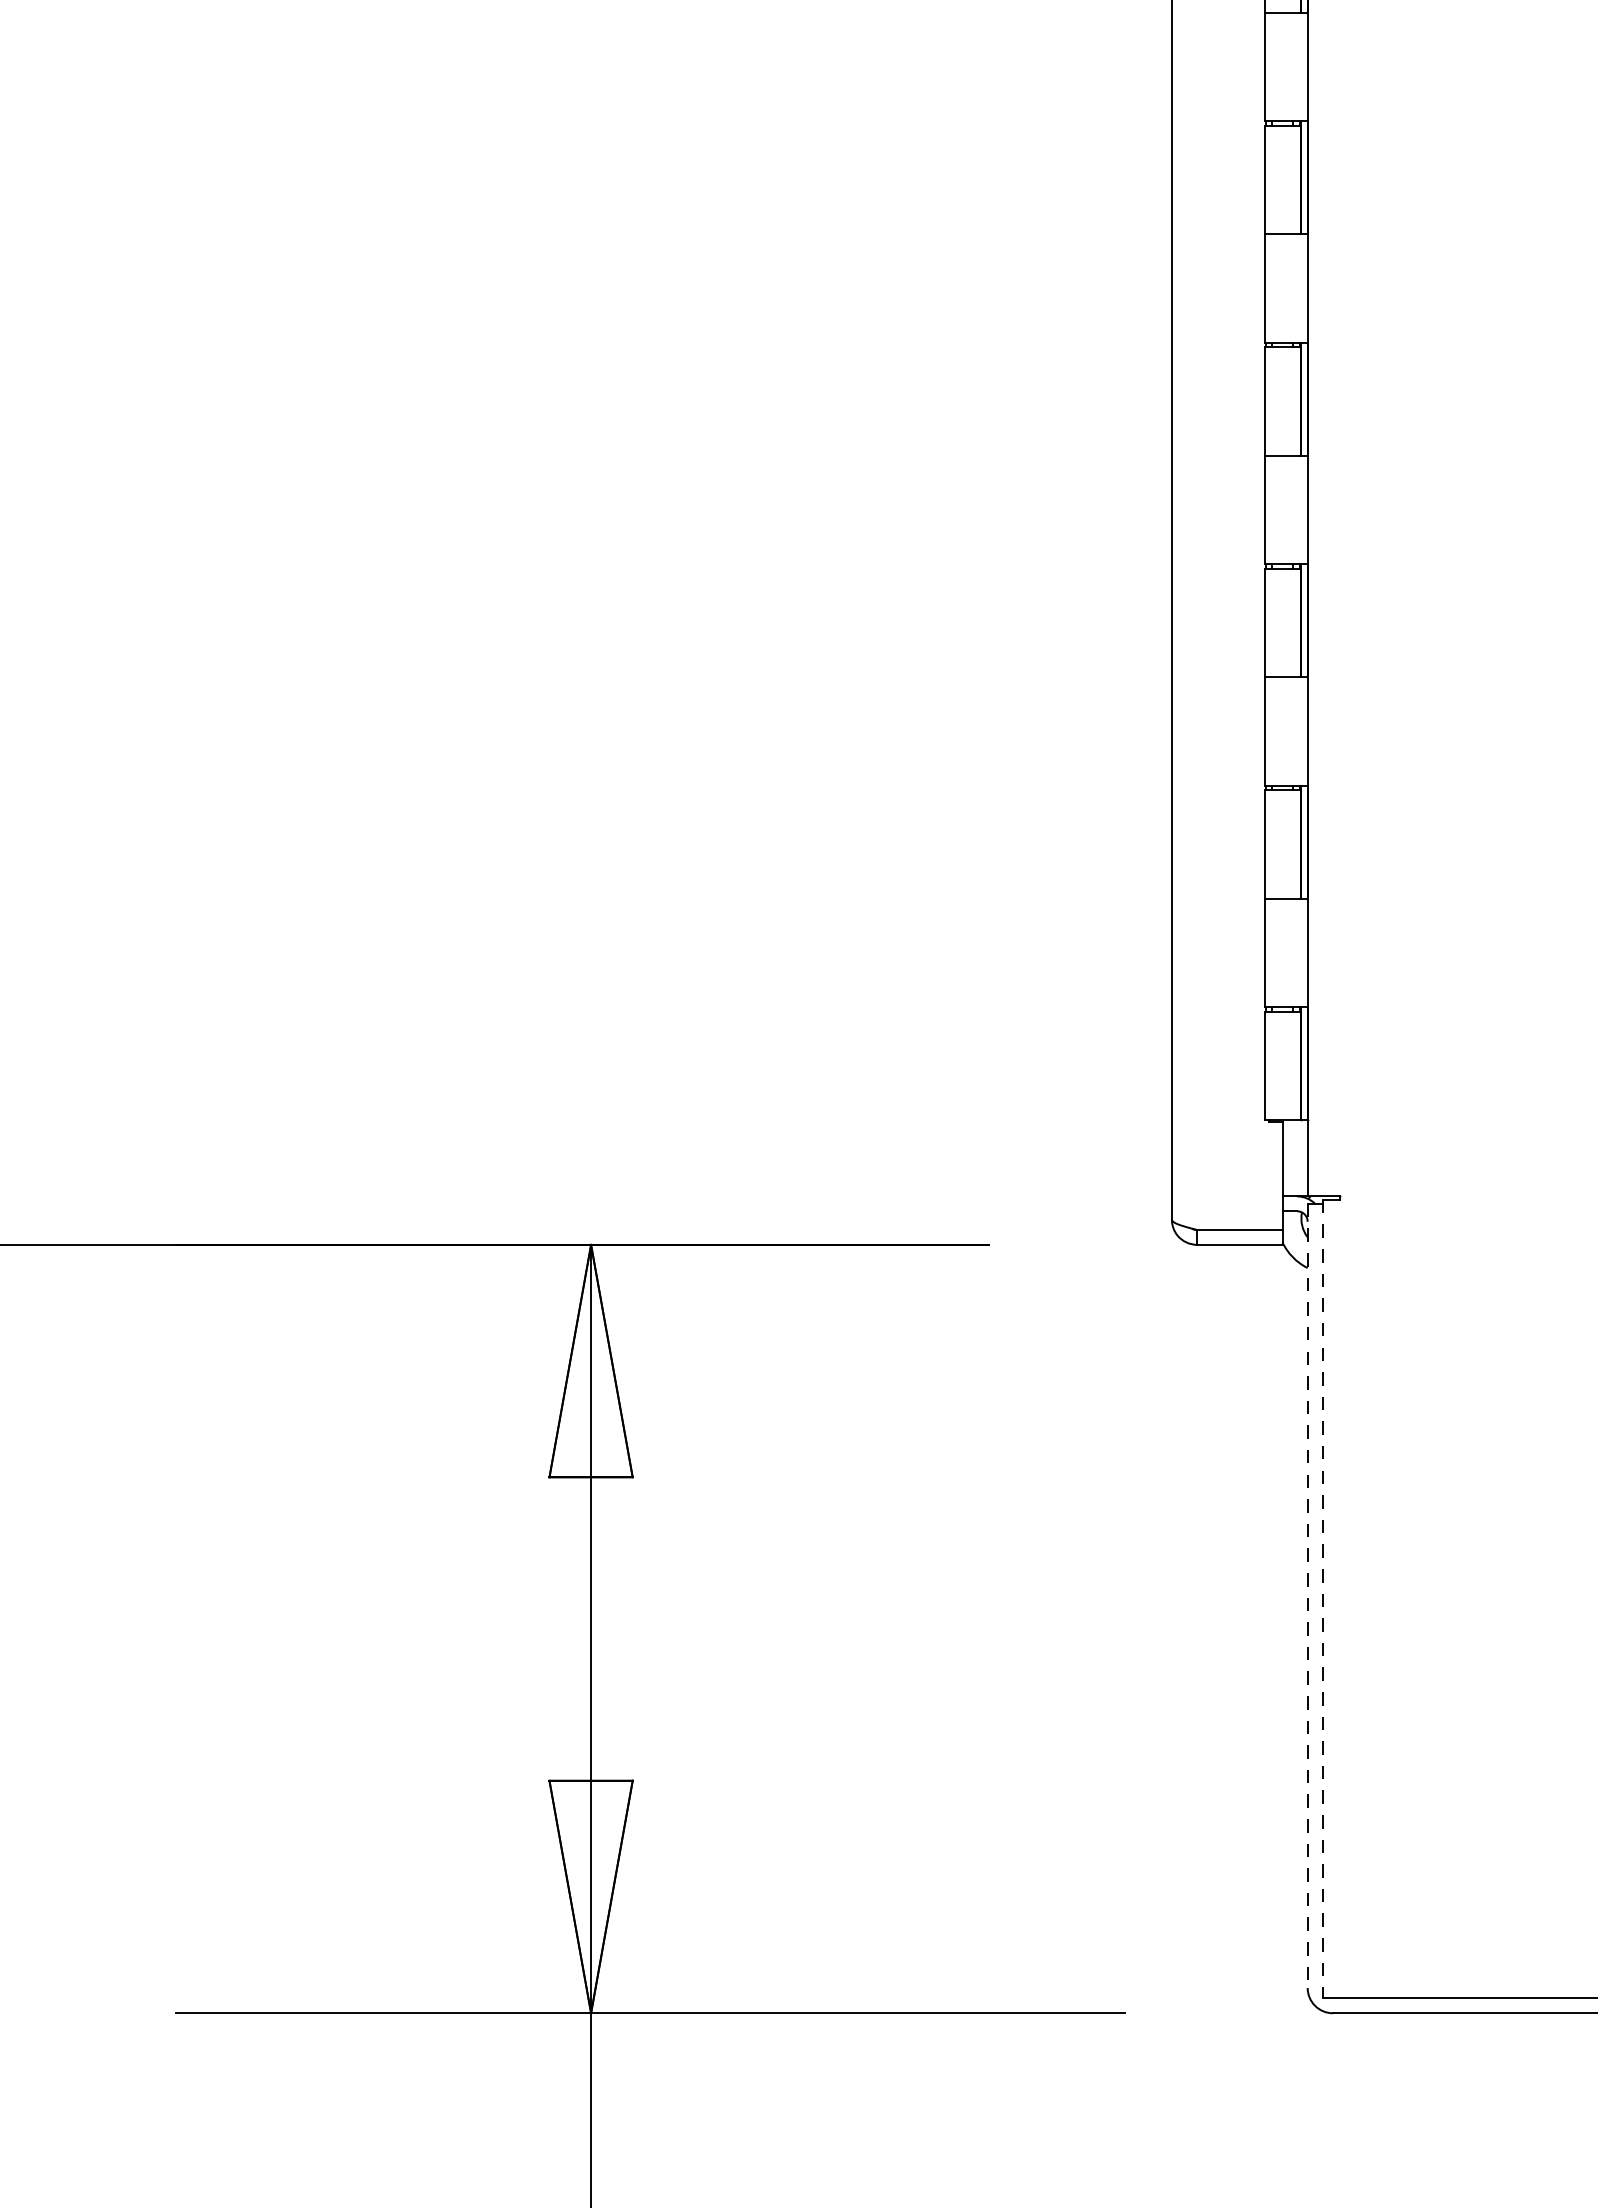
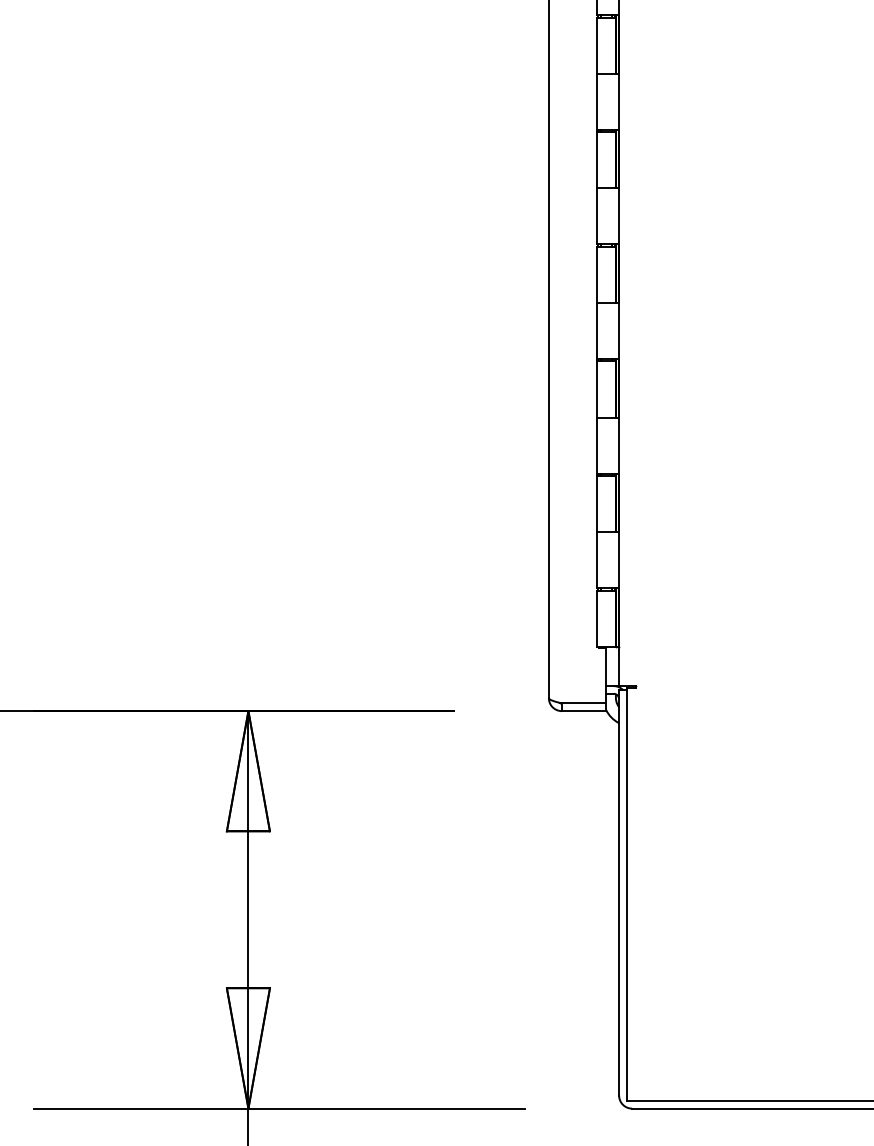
line: (1308, 1595) -> (619, 892), dashed -> solid
line: (1321, 1599) -> (626, 894), dashed -> solid

